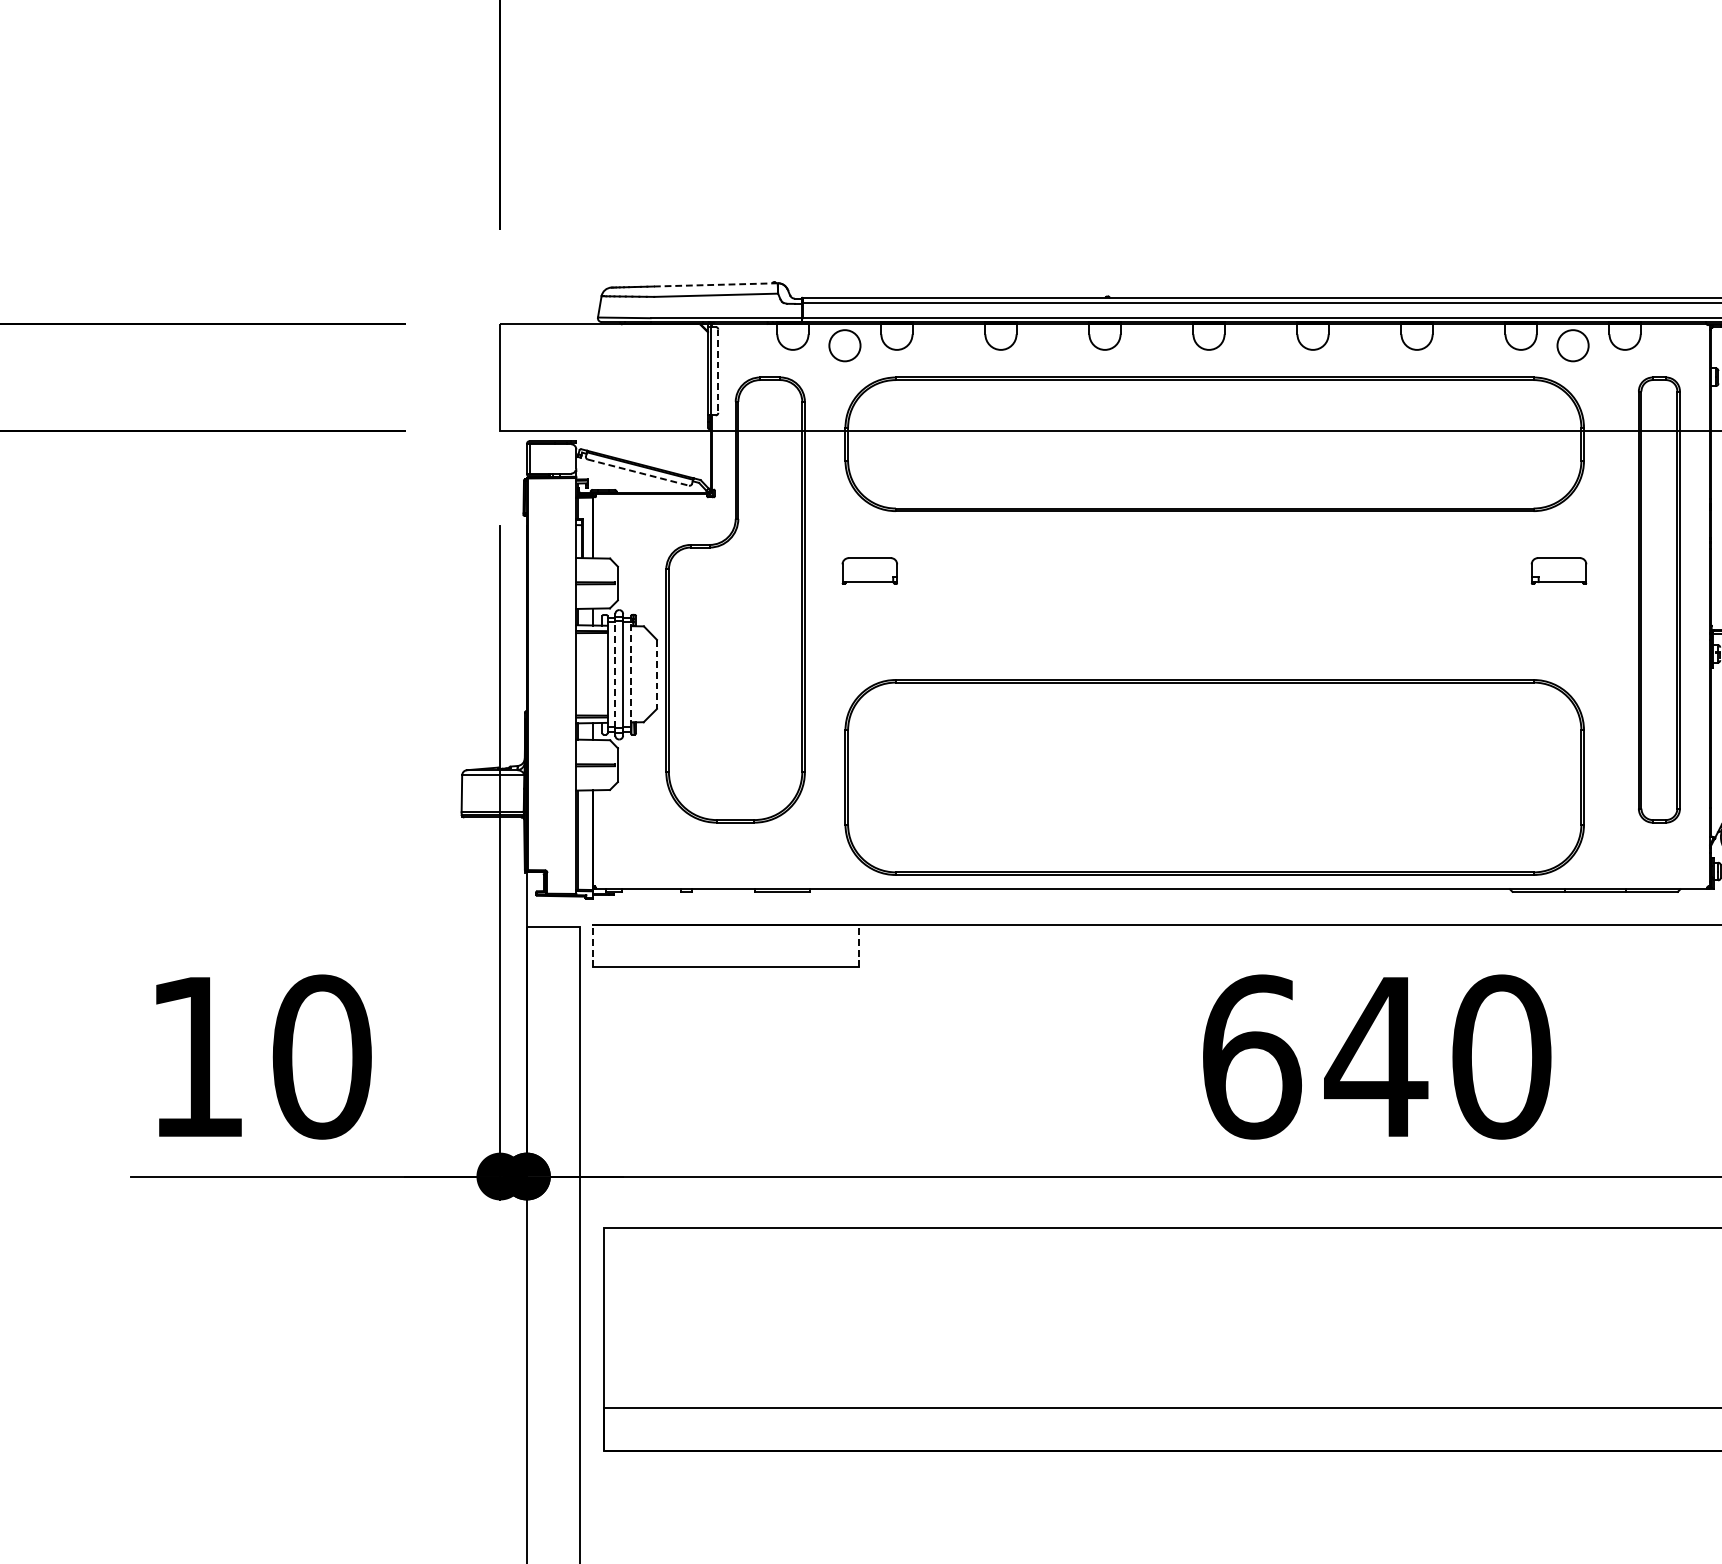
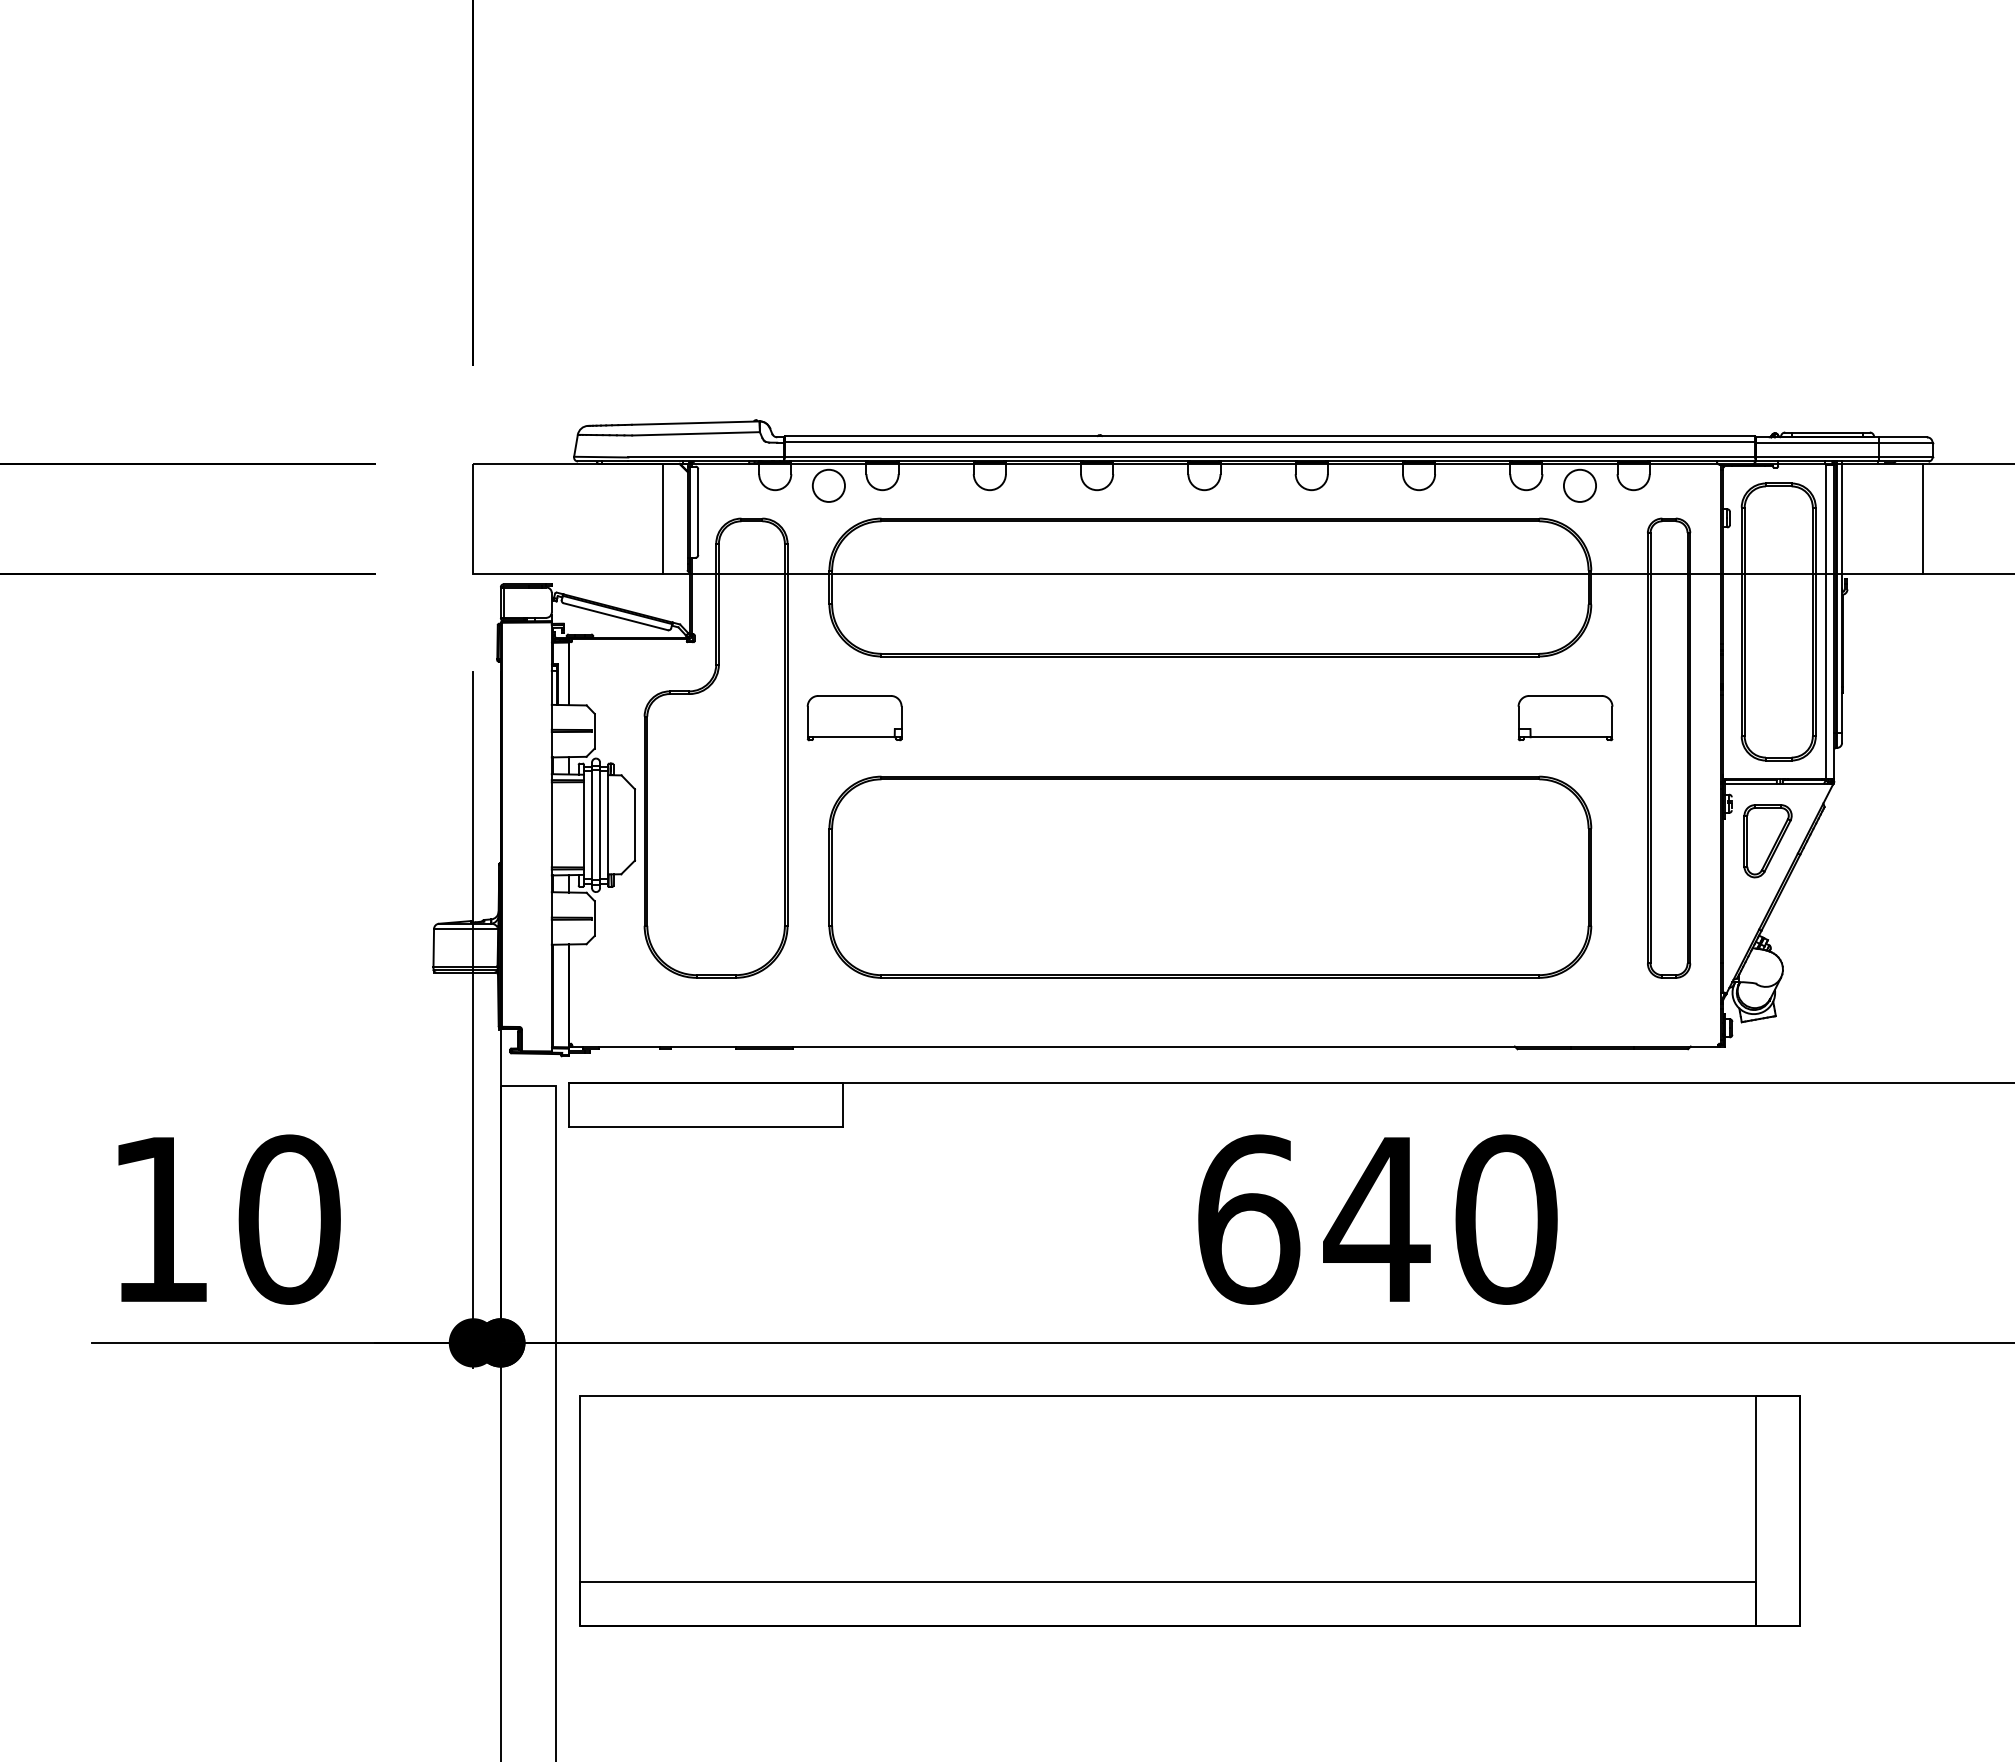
line: (715, 285) -> (695, 423), dashed -> solid
line: (718, 371) -> (698, 512), dashed -> solid
line: (683, 377) -> (662, 518), added
line: (638, 472) -> (615, 616), dashed -> solid
part: (869, 571) -> (854, 718), size x1.67
part: (1559, 571) -> (1565, 718), size x1.67
line: (615, 673) -> (592, 824), dashed -> solid
line: (631, 673) -> (608, 824), dashed -> solid
line: (656, 673) -> (634, 824), dashed -> solid
part: (1214, 776) -> (1210, 876), moved
line: (593, 946) -> (569, 1105), dashed -> solid
line: (859, 946) -> (843, 1105), dashed -> solid

